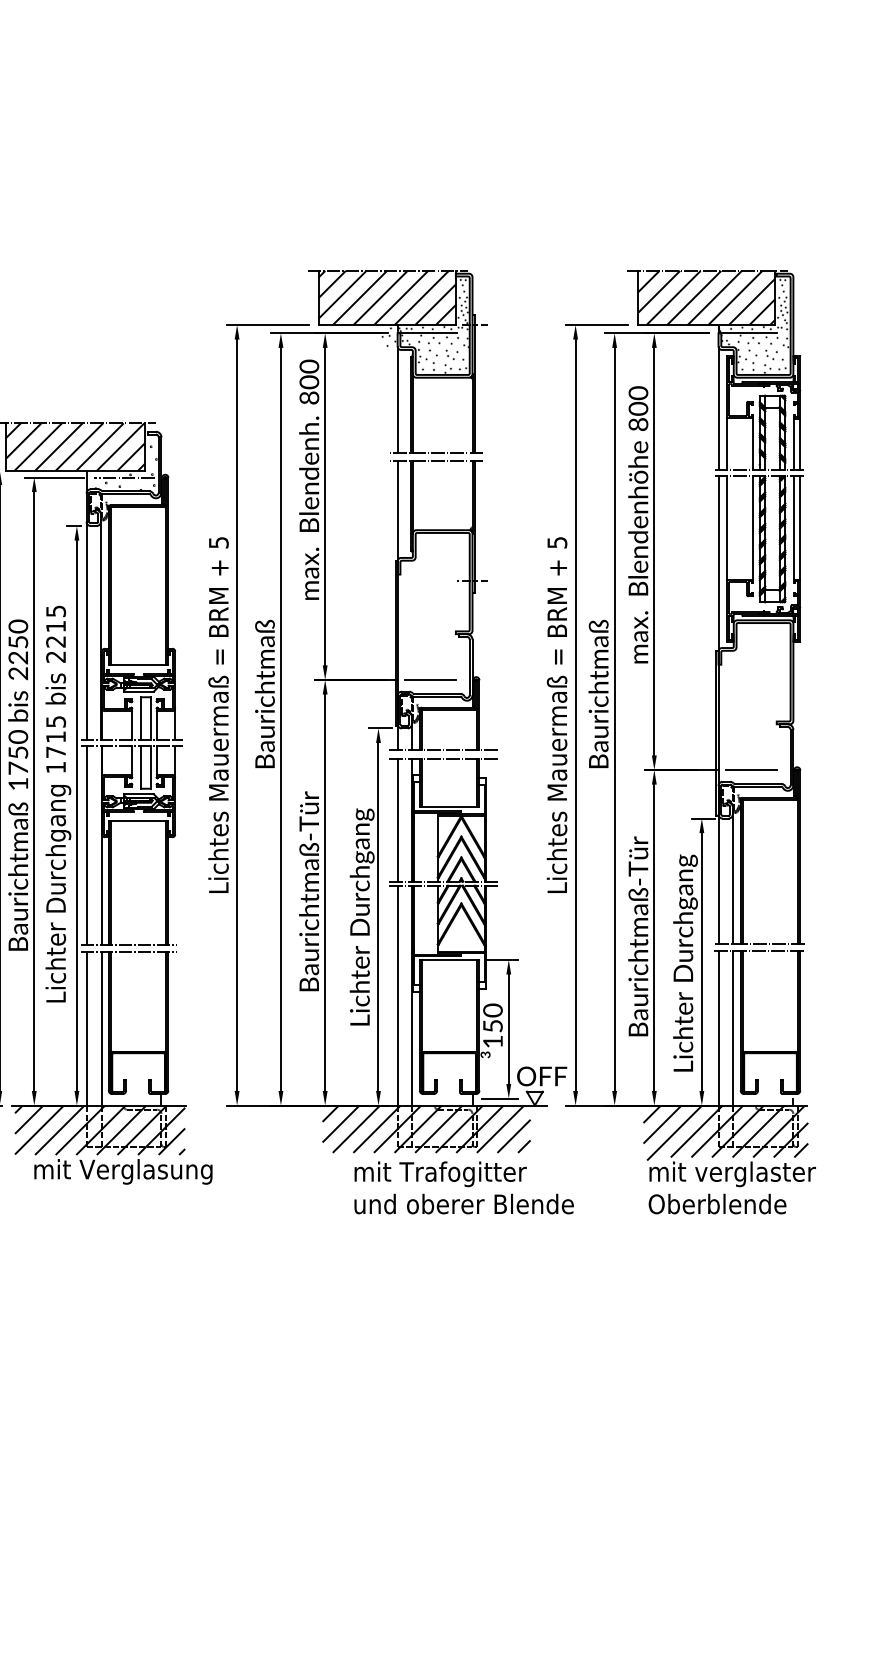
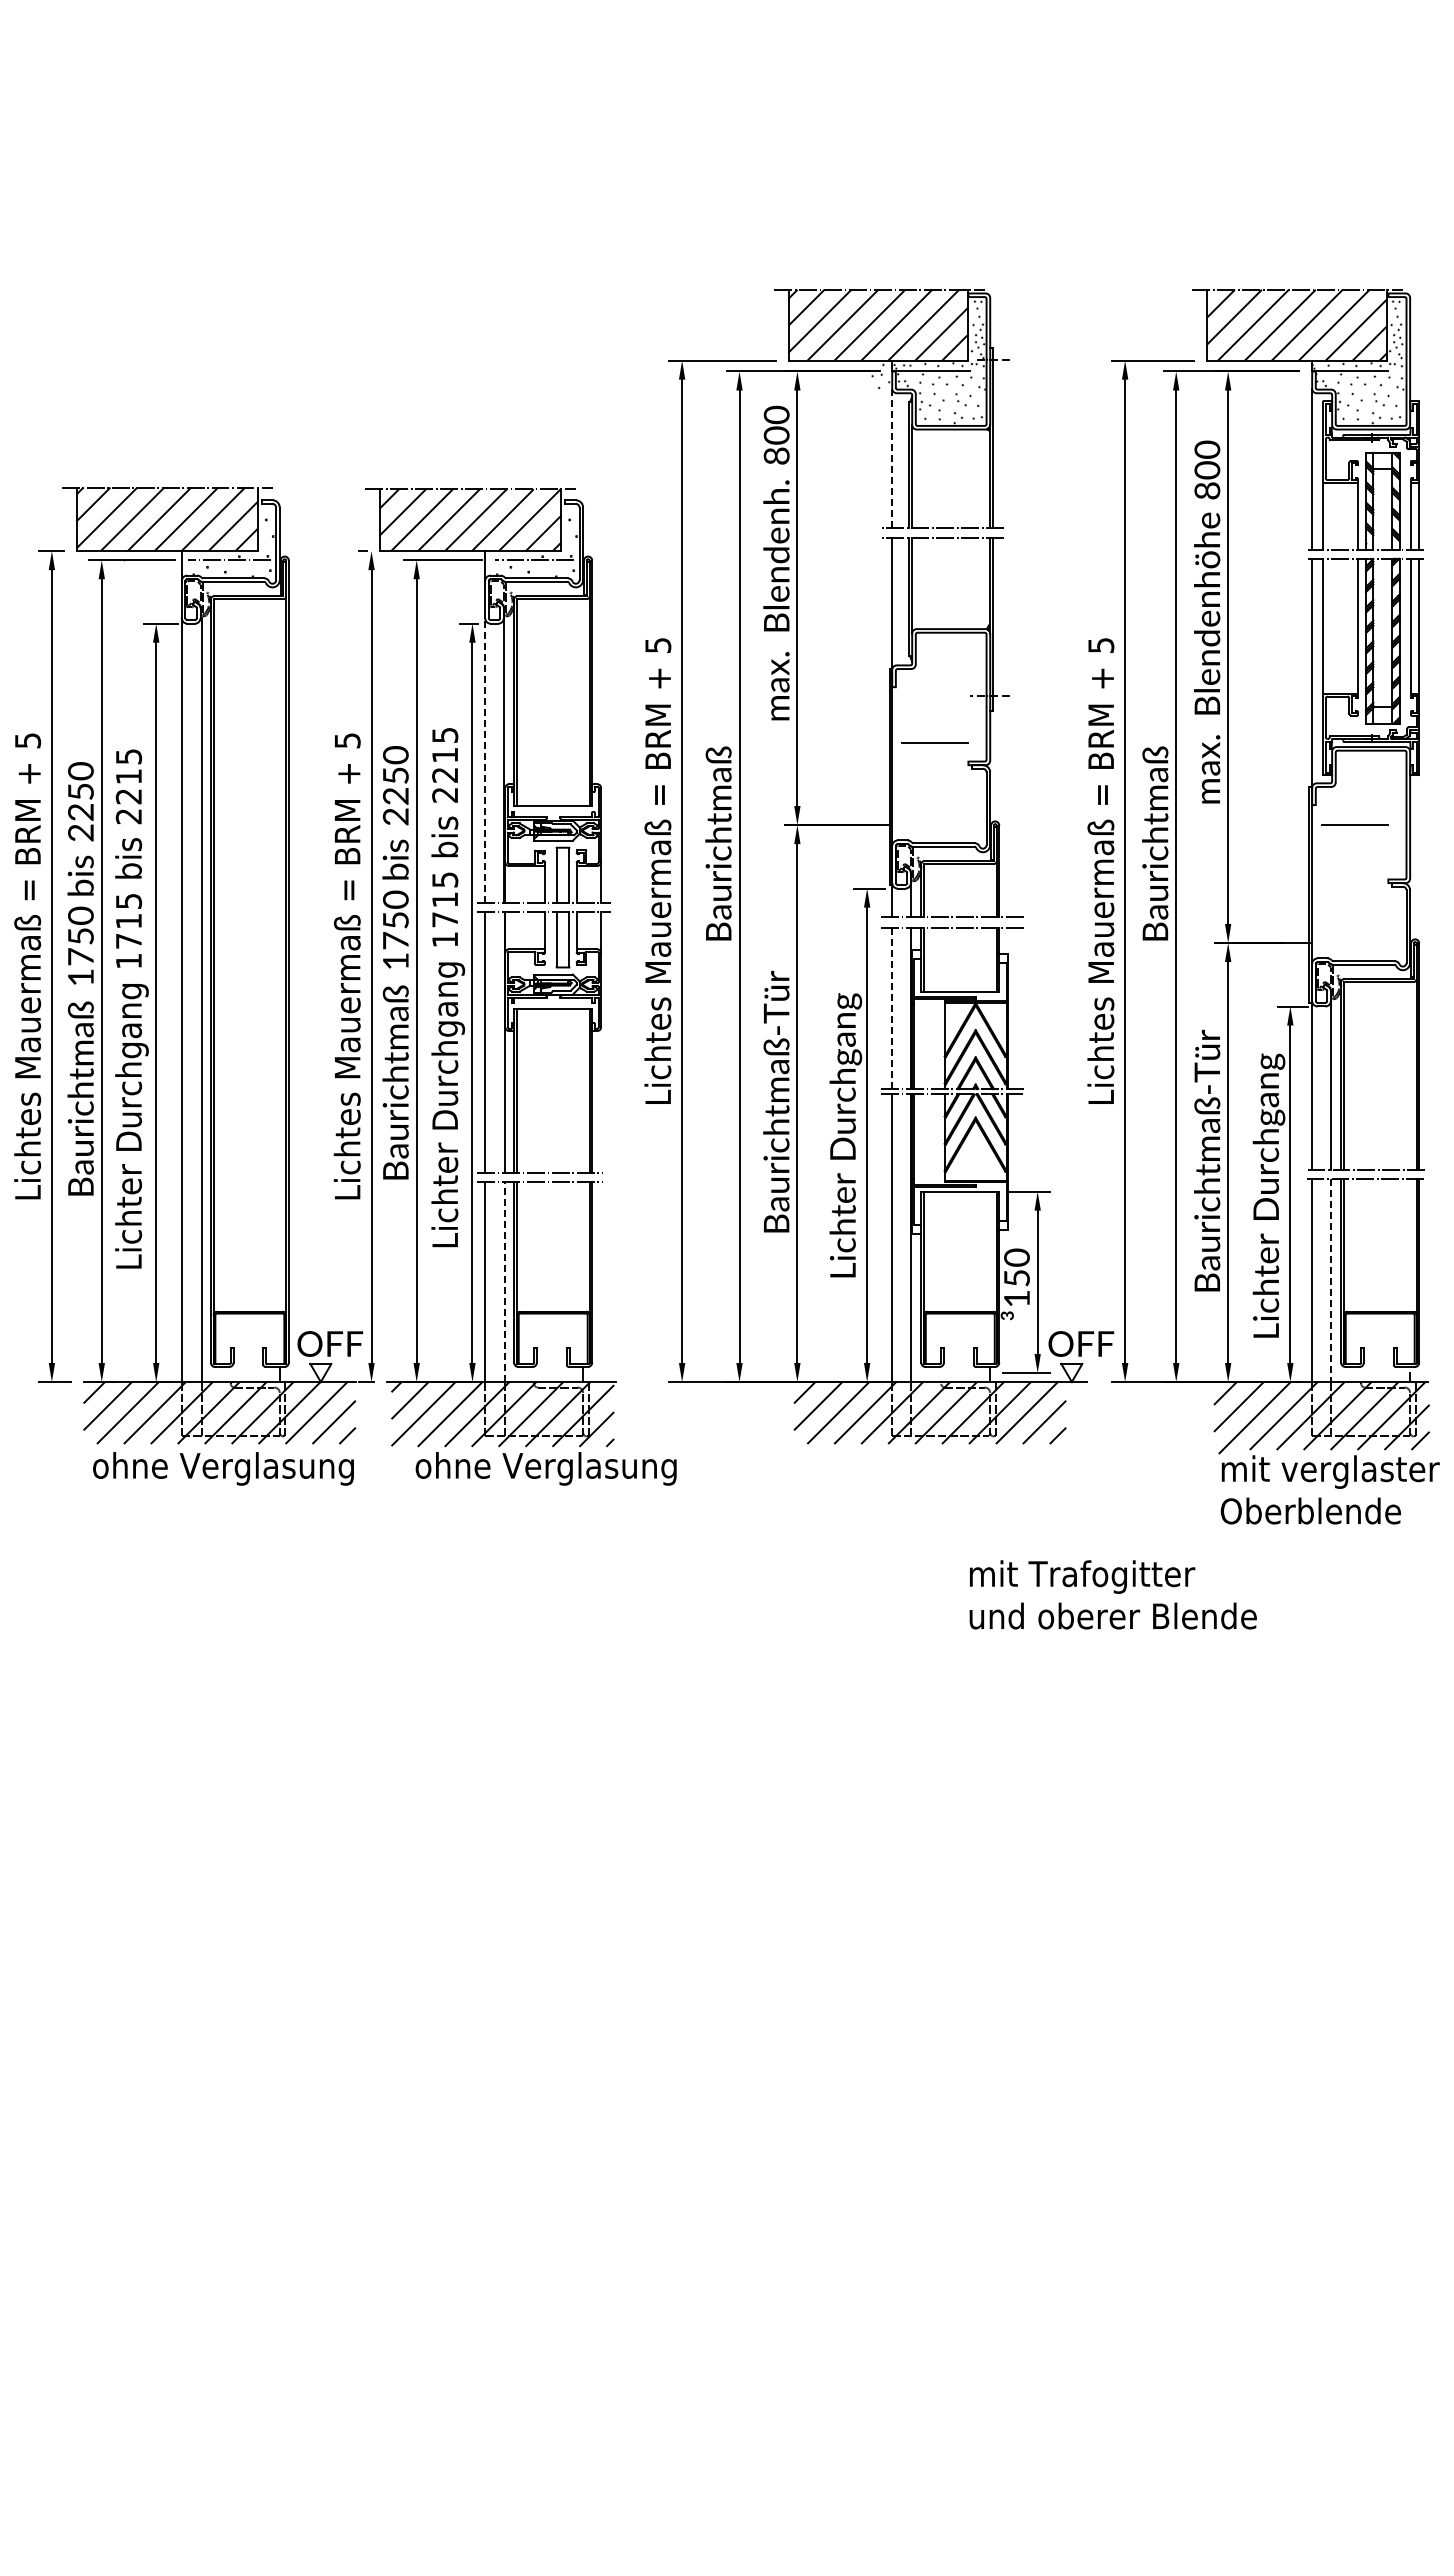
line: (397, 399) -> (892, 458), solid -> dashed
line: (86, 630) -> (485, 760), solid -> dashed
line: (429, 679) -> (934, 742), moved
line: (750, 769) -> (1354, 824), moved
line: (397, 820) -> (892, 1009), solid -> dashed
line: (102, 1028) -> (505, 1281), solid -> dashed
line: (732, 1028) -> (1330, 1281), solid -> dashed
text: (132, 1171) -> (545, 1468), mit Verglasung -> ohne Verglasung
text: (463, 1187) -> (1112, 1594), moved

